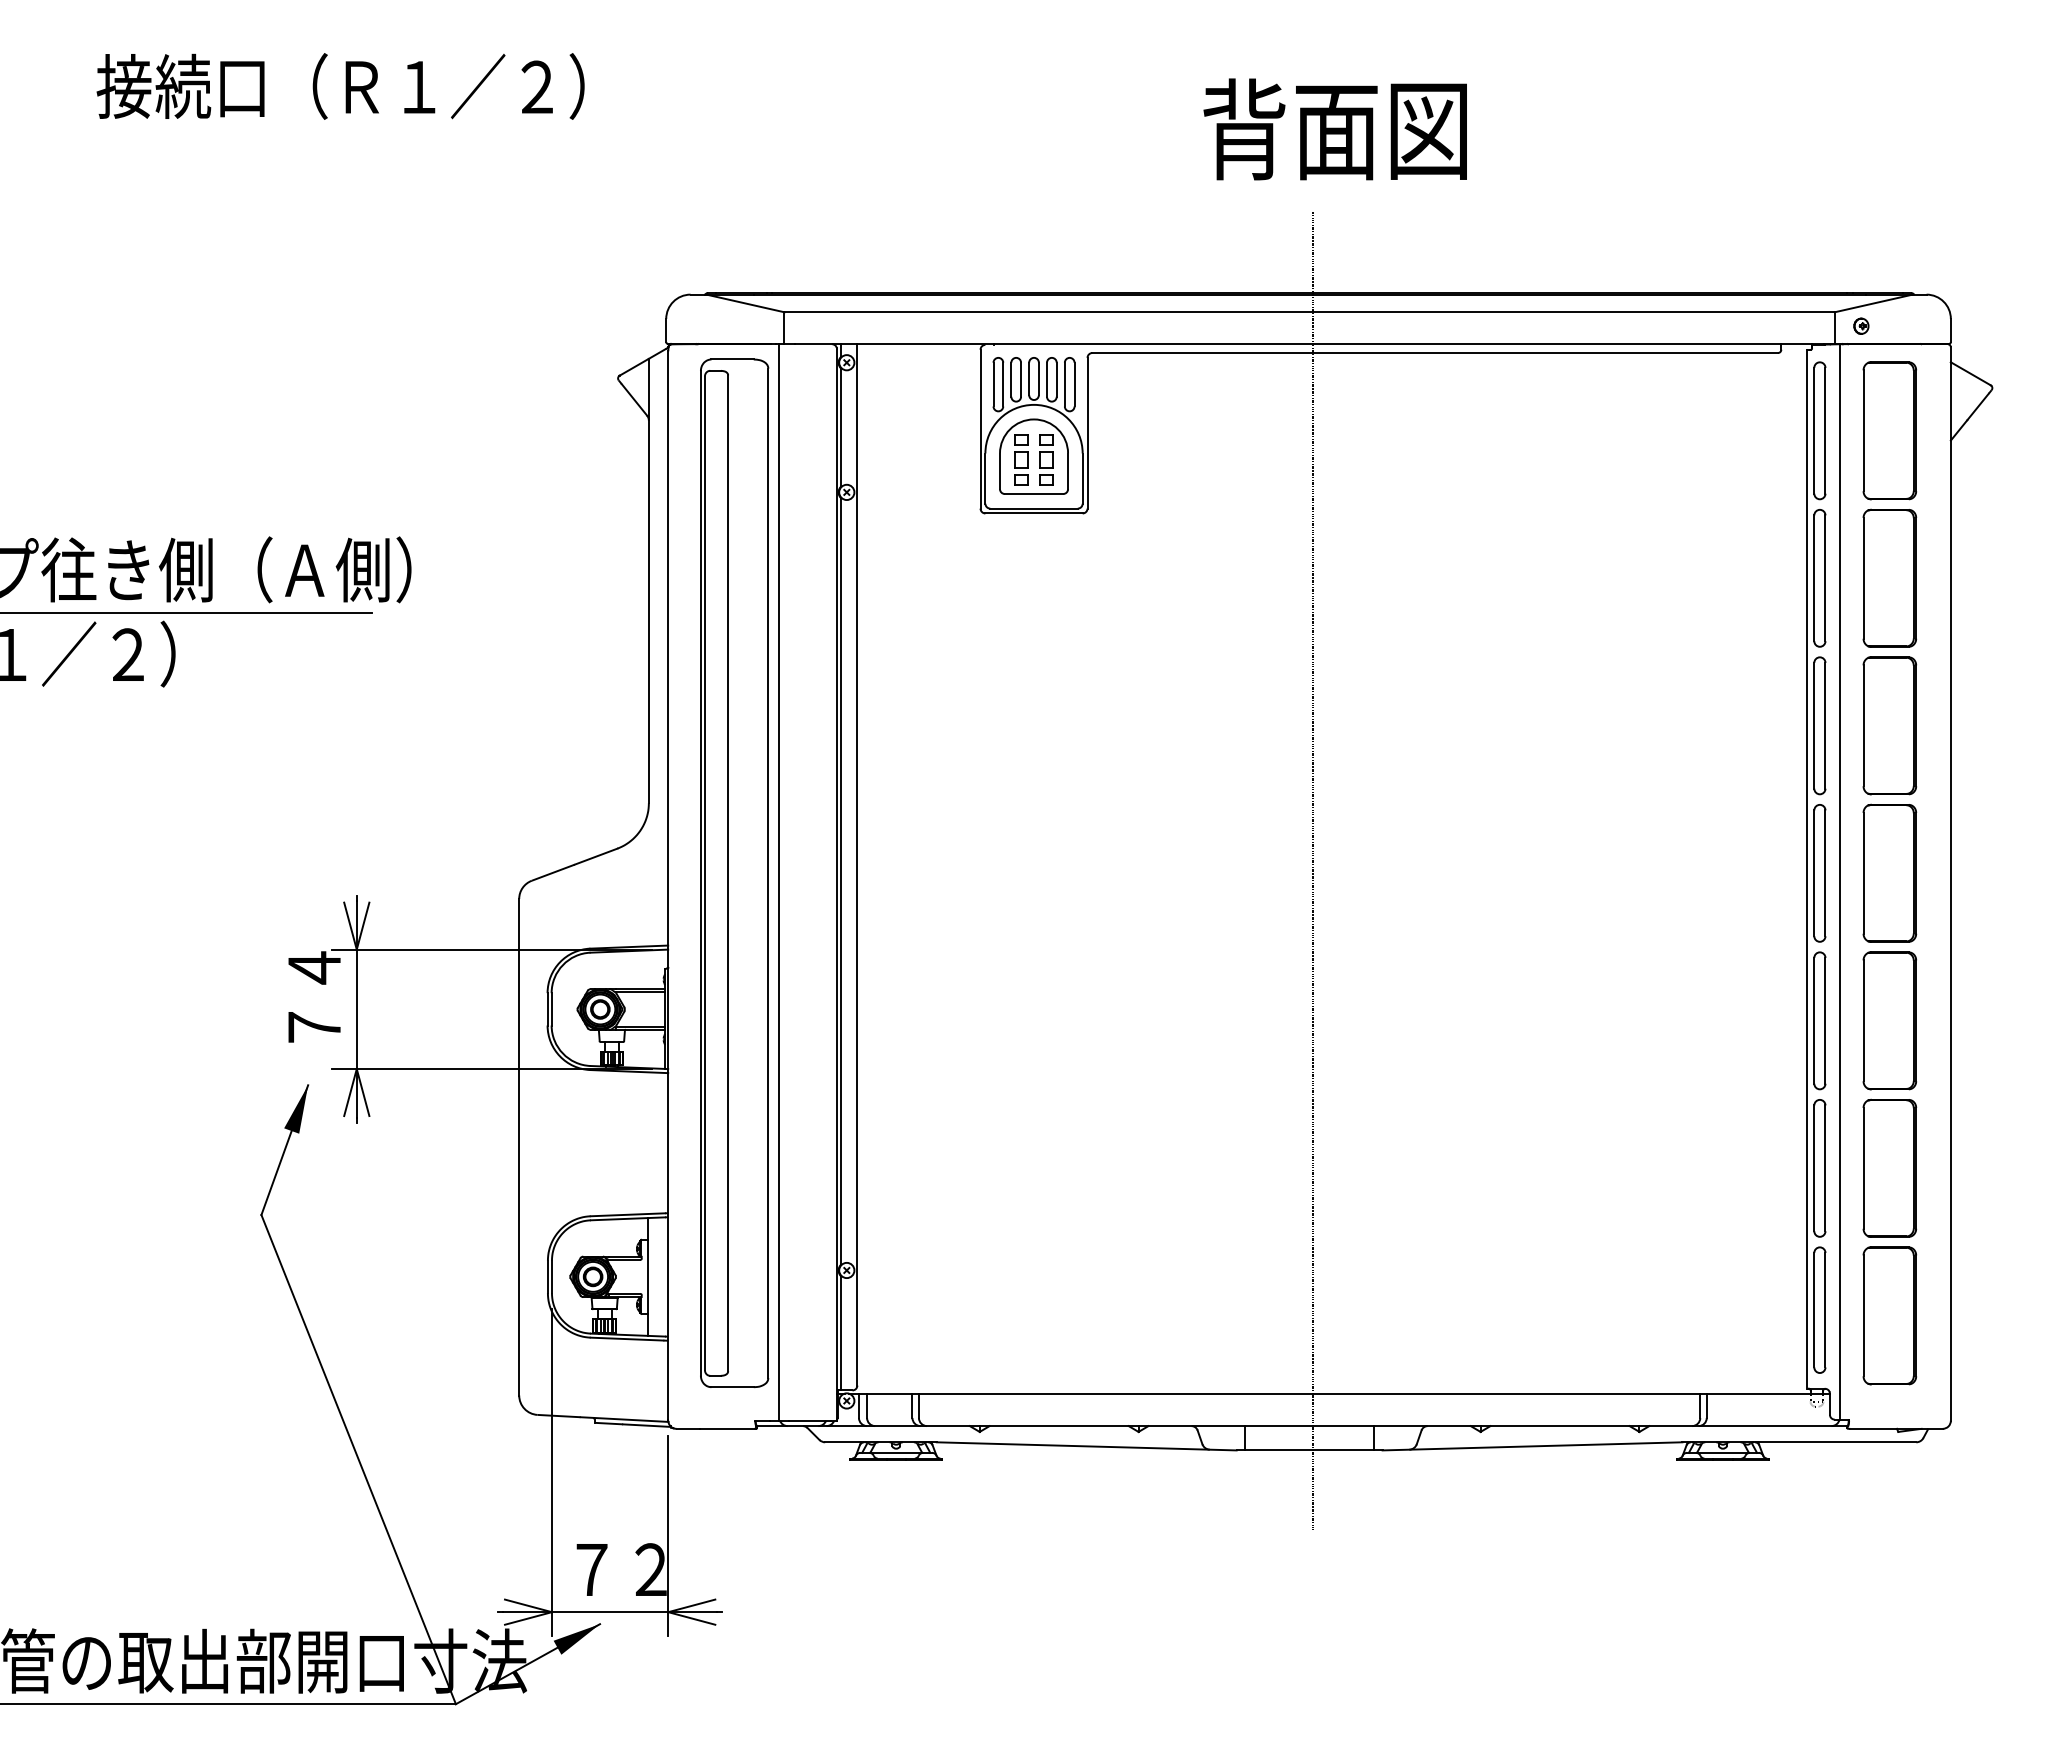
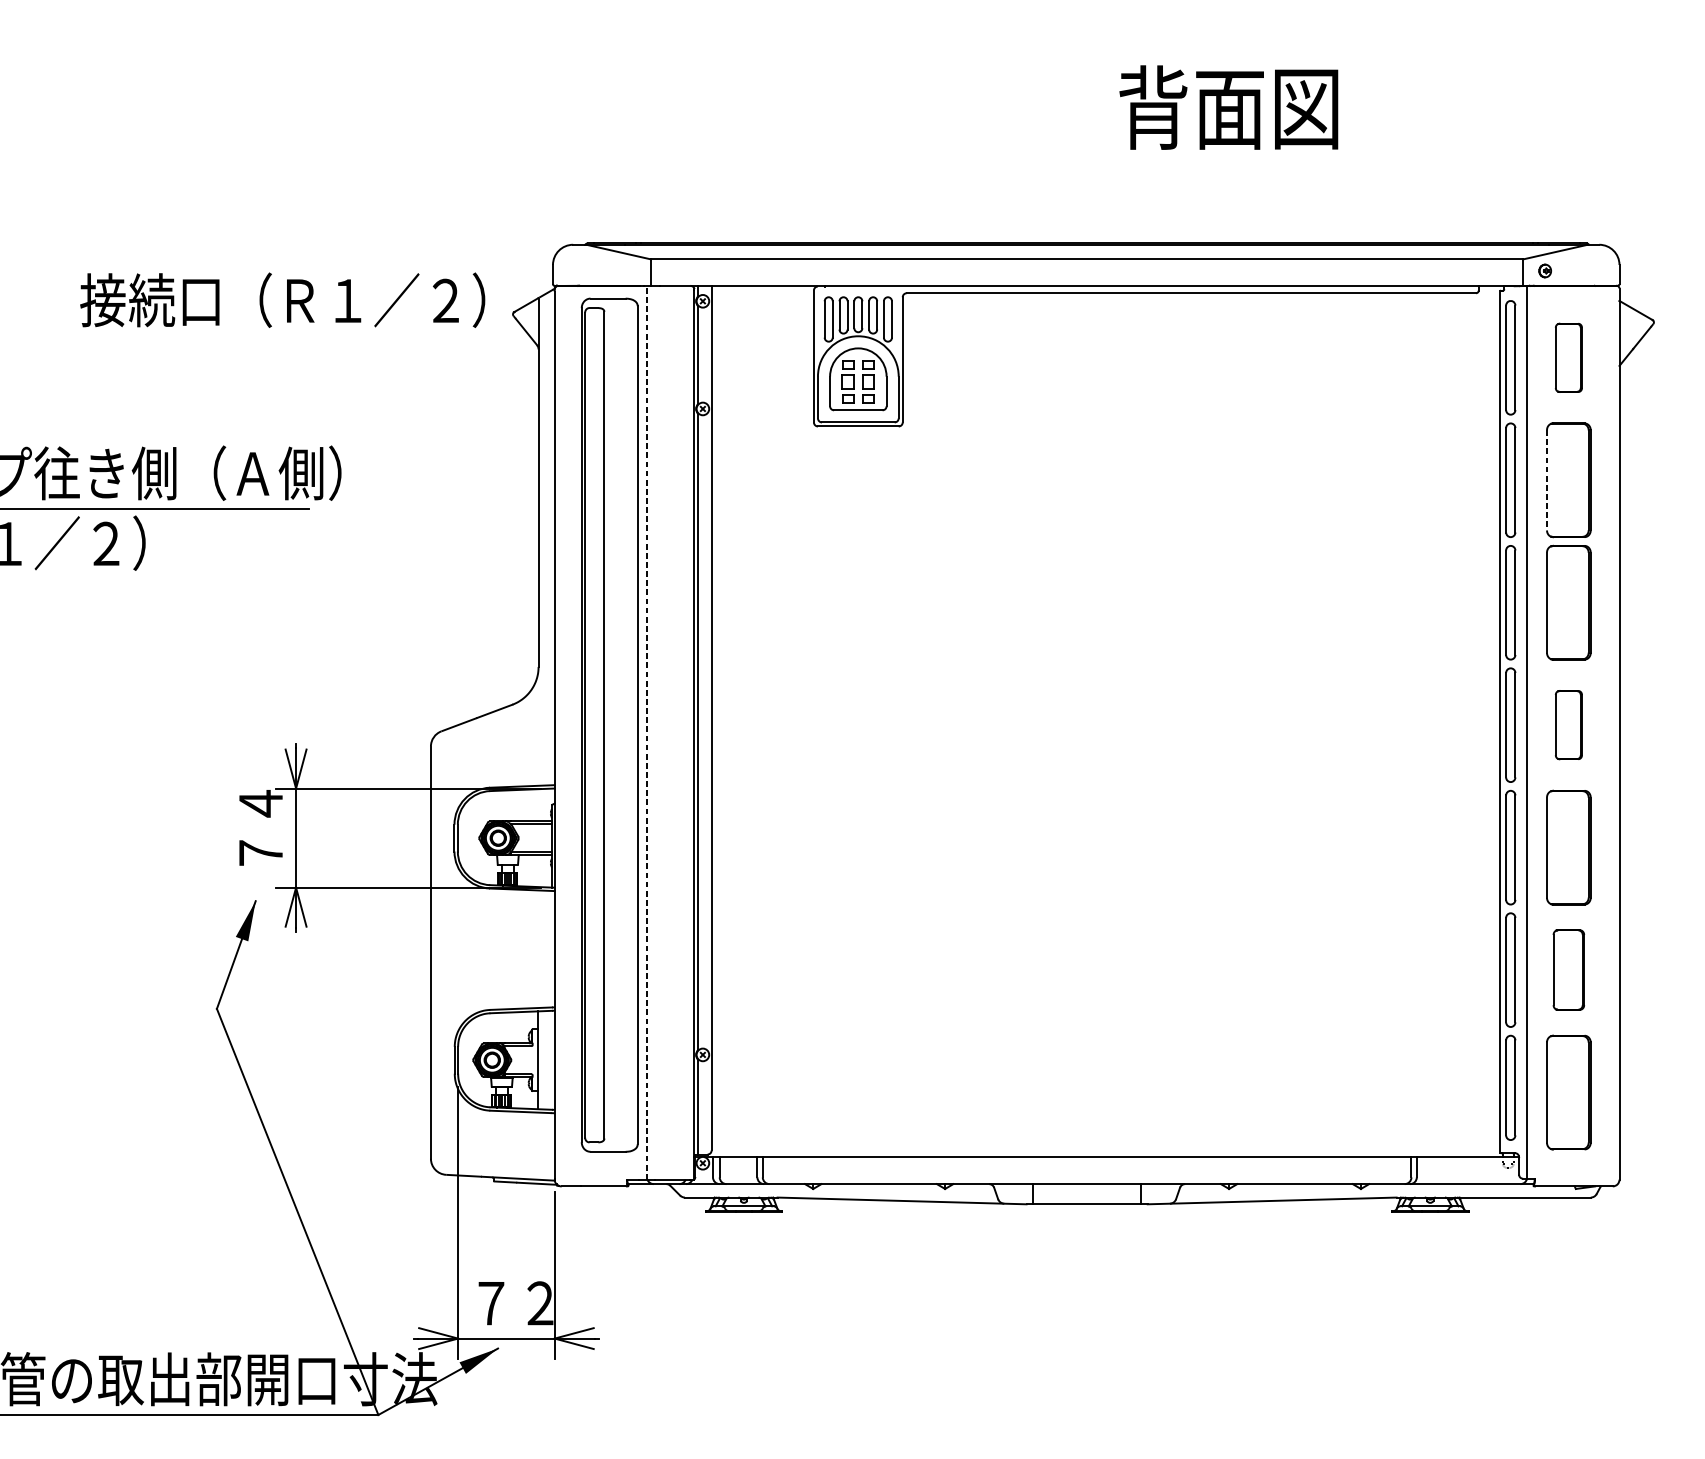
text: (340, 86) -> (282, 300), moved
text: (1334, 129) -> (1228, 107), moved
part: (1889, 430) -> (1568, 357), size x0.6
line: (1863, 578) -> (1546, 480), solid -> dashed
line: (1313, 871) -> (1090, 723), removed
part: (1889, 872) -> (1568, 724), size x0.6
line: (779, 881) -> (647, 731), solid -> dashed
part: (1889, 1167) -> (1568, 969), size x0.7

